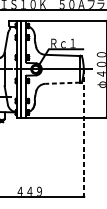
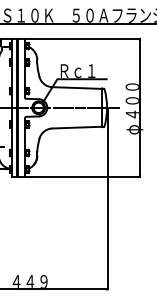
line: (63, 83) -> (77, 127), dashed -> solid
line: (84, 133) -> (107, 198), dashed -> solid

